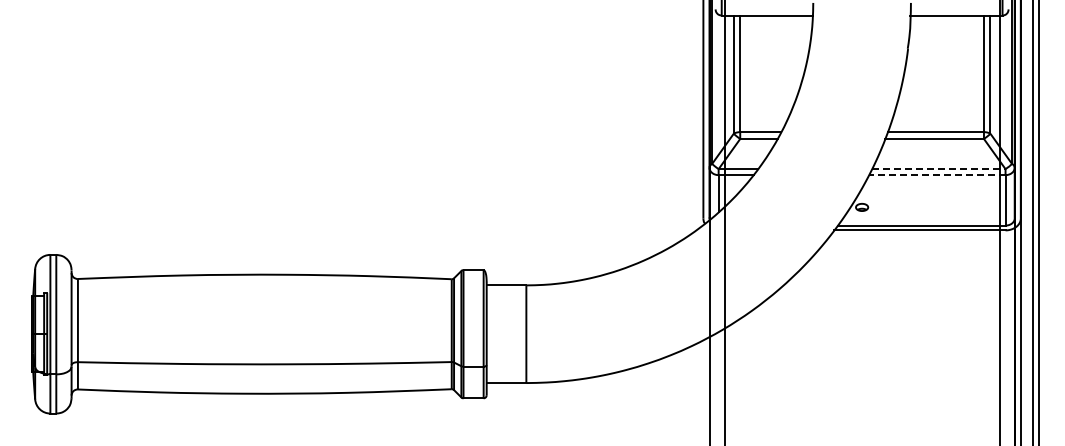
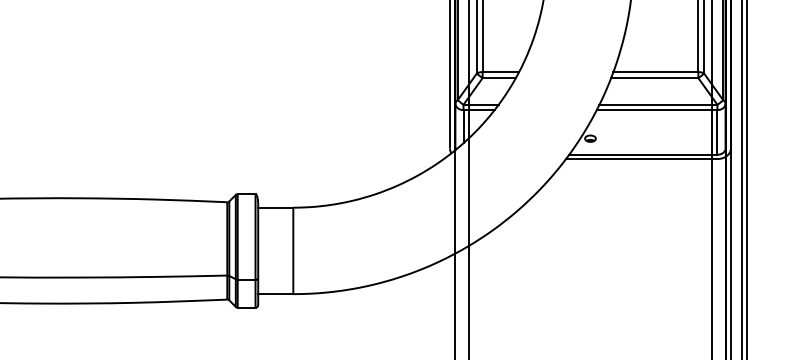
line: (938, 169) -> (658, 105), dashed -> solid
line: (936, 175) -> (656, 110), dashed -> solid

